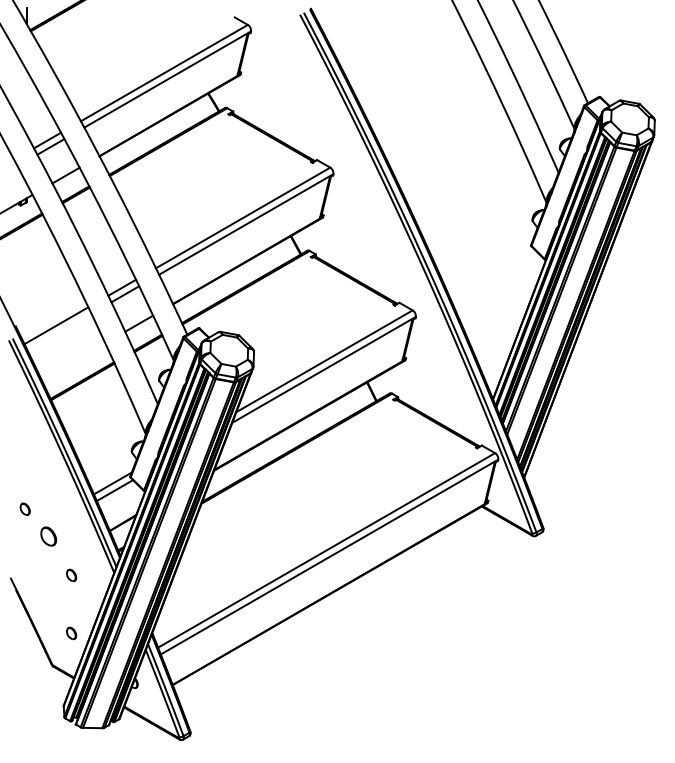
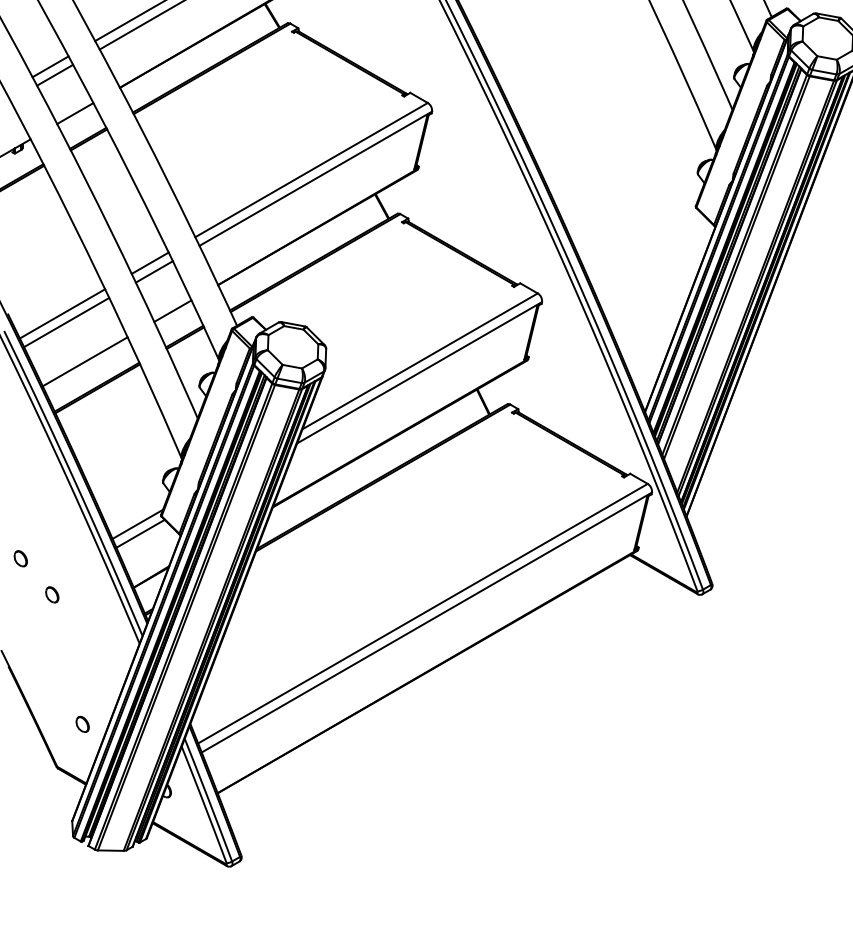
line: (59, 331) -> (66, 321), added
line: (73, 361) -> (85, 361), added
part: (48, 535) -> (51, 593), size x0.62
part: (71, 575) -> (82, 647), removed

